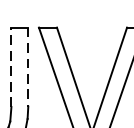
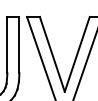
line: (11, 66) -> (7, 44), dashed -> solid
line: (28, 67) -> (19, 45), dashed -> solid

